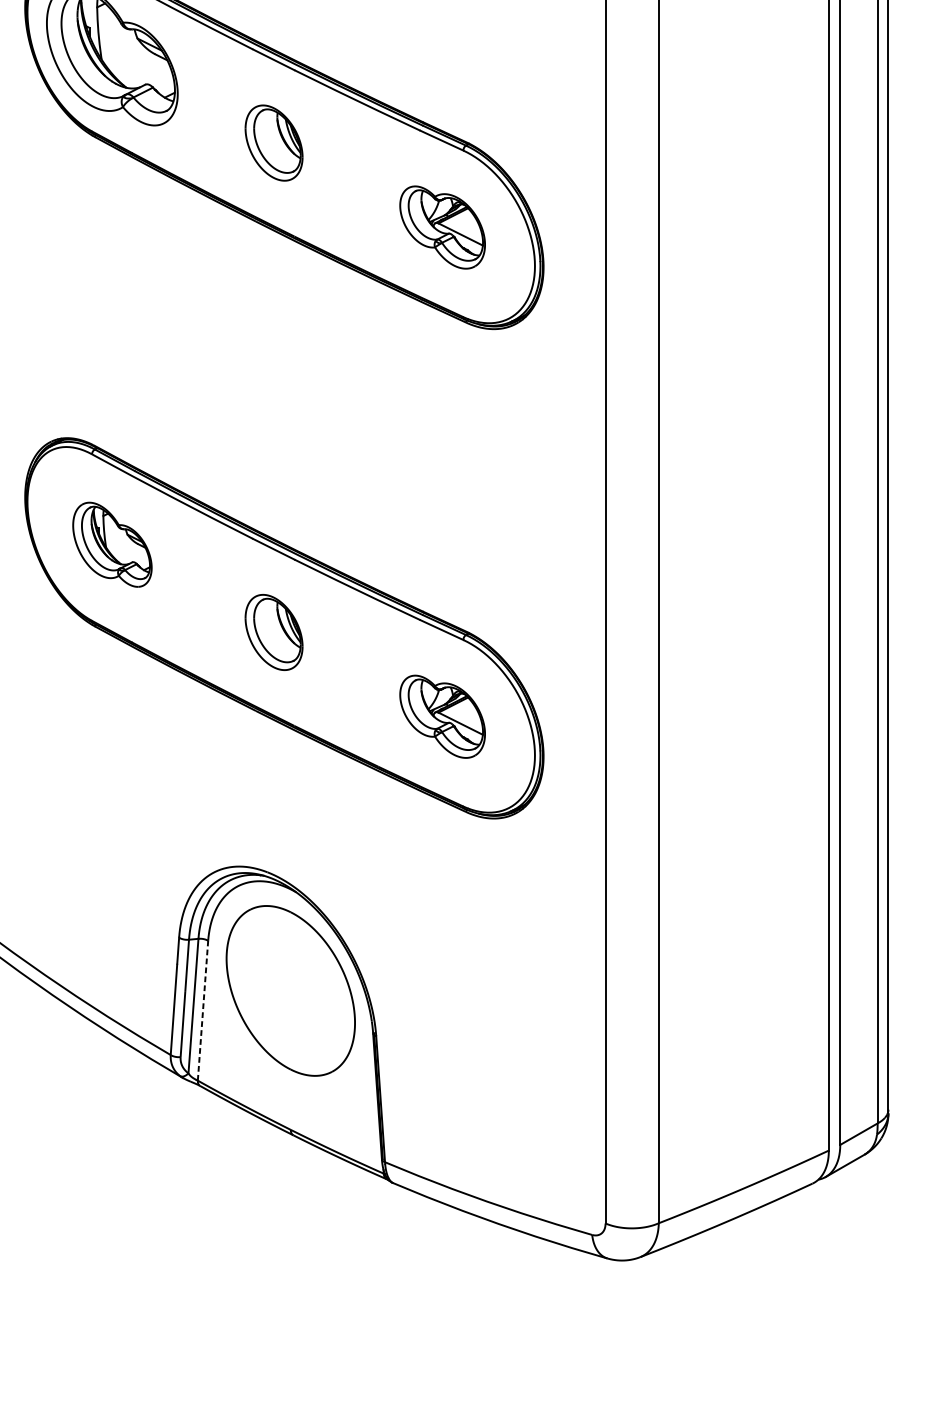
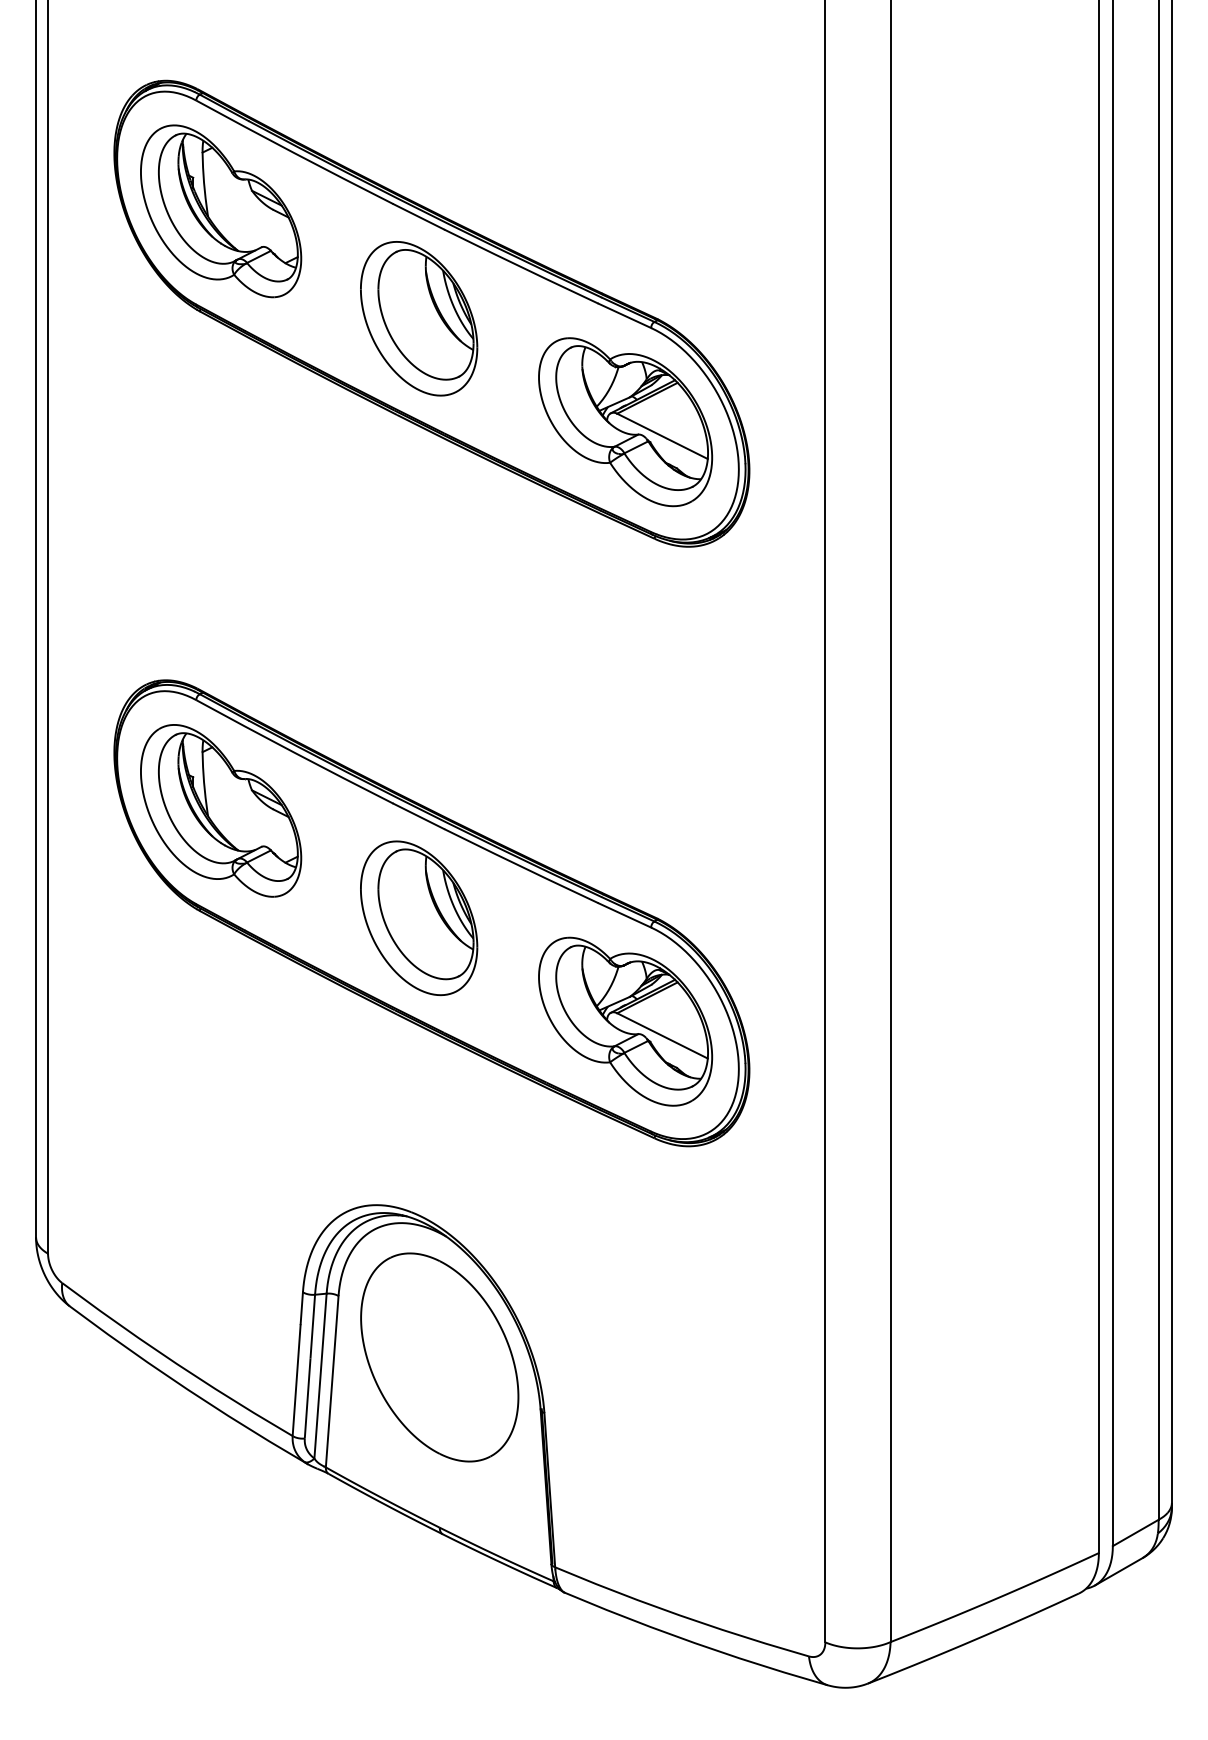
part: (274, 142) -> (419, 318), size x1.67
part: (442, 227) -> (625, 422), size x1.67
part: (112, 544) -> (221, 810), size x1.67
part: (274, 632) -> (419, 918), size x1.67
part: (442, 716) -> (625, 1021), size x1.67
line: (203, 1010) -> (332, 1381), dashed -> solid

